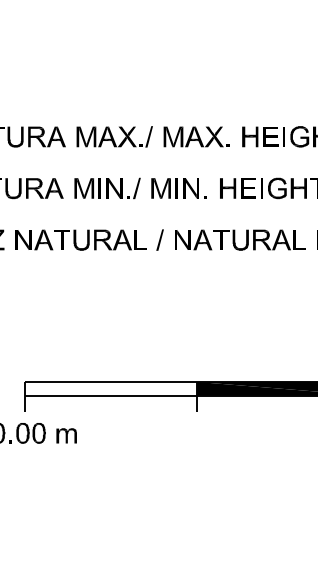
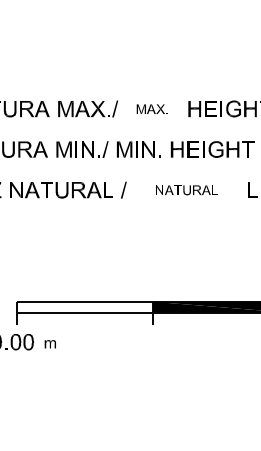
part: (195, 137) -> (151, 109), size x0.6
part: (239, 240) -> (186, 190), size x0.6
part: (66, 436) -> (50, 344), size x0.7

